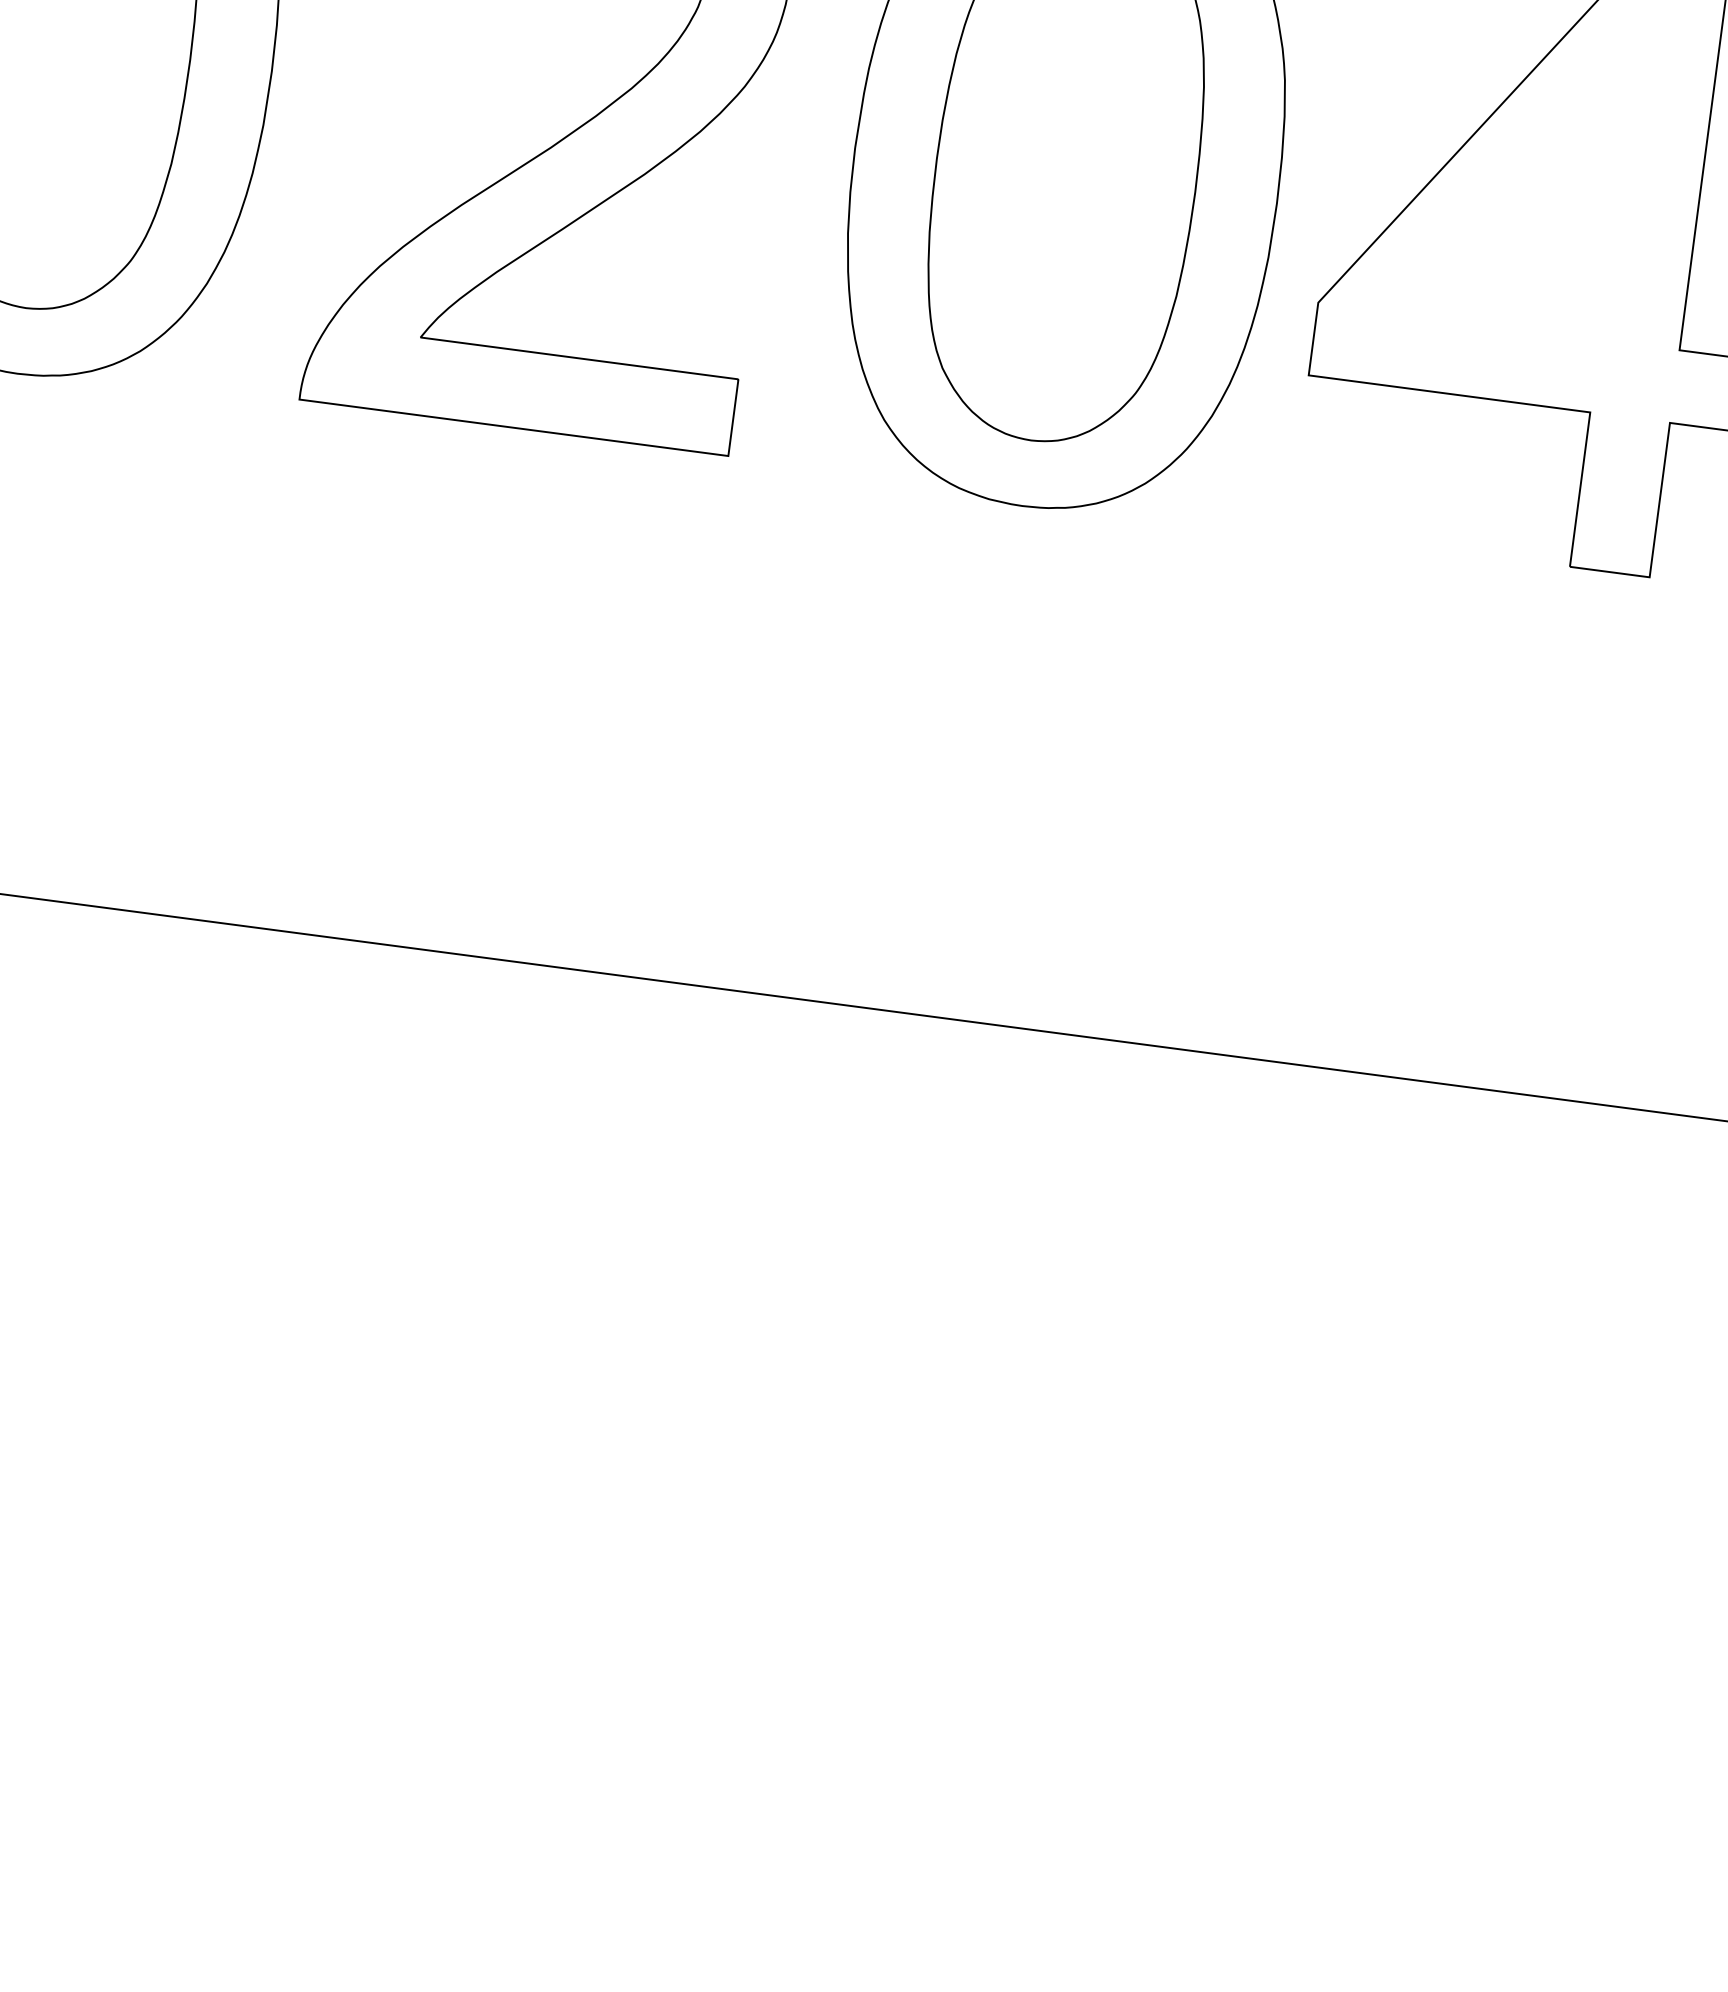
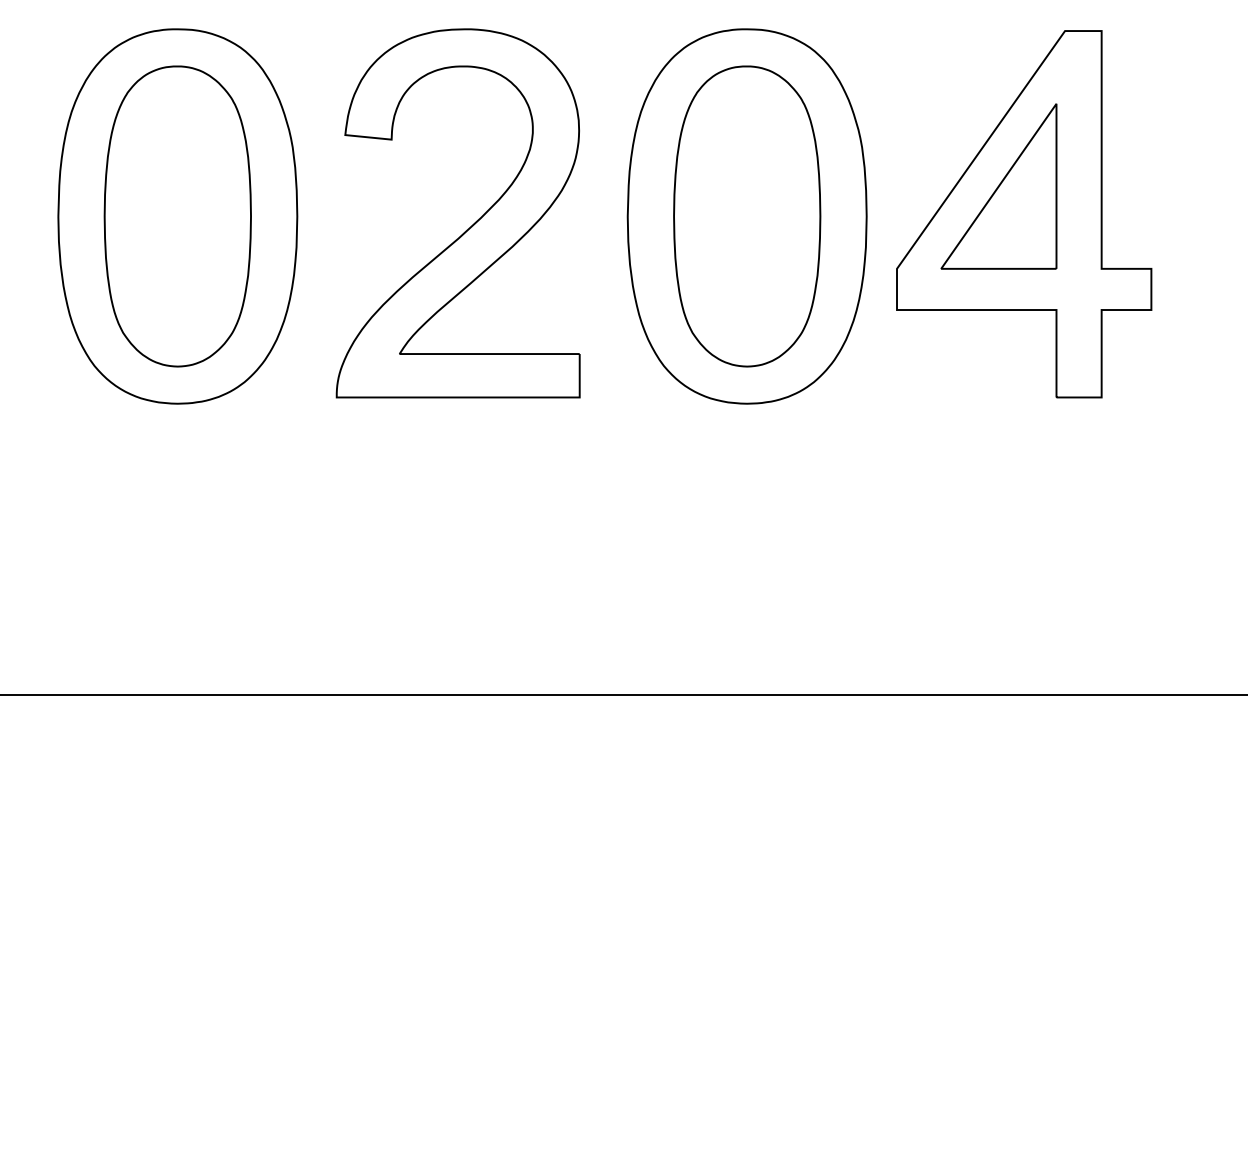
part: (1516, 180) -> (998, 186), added

